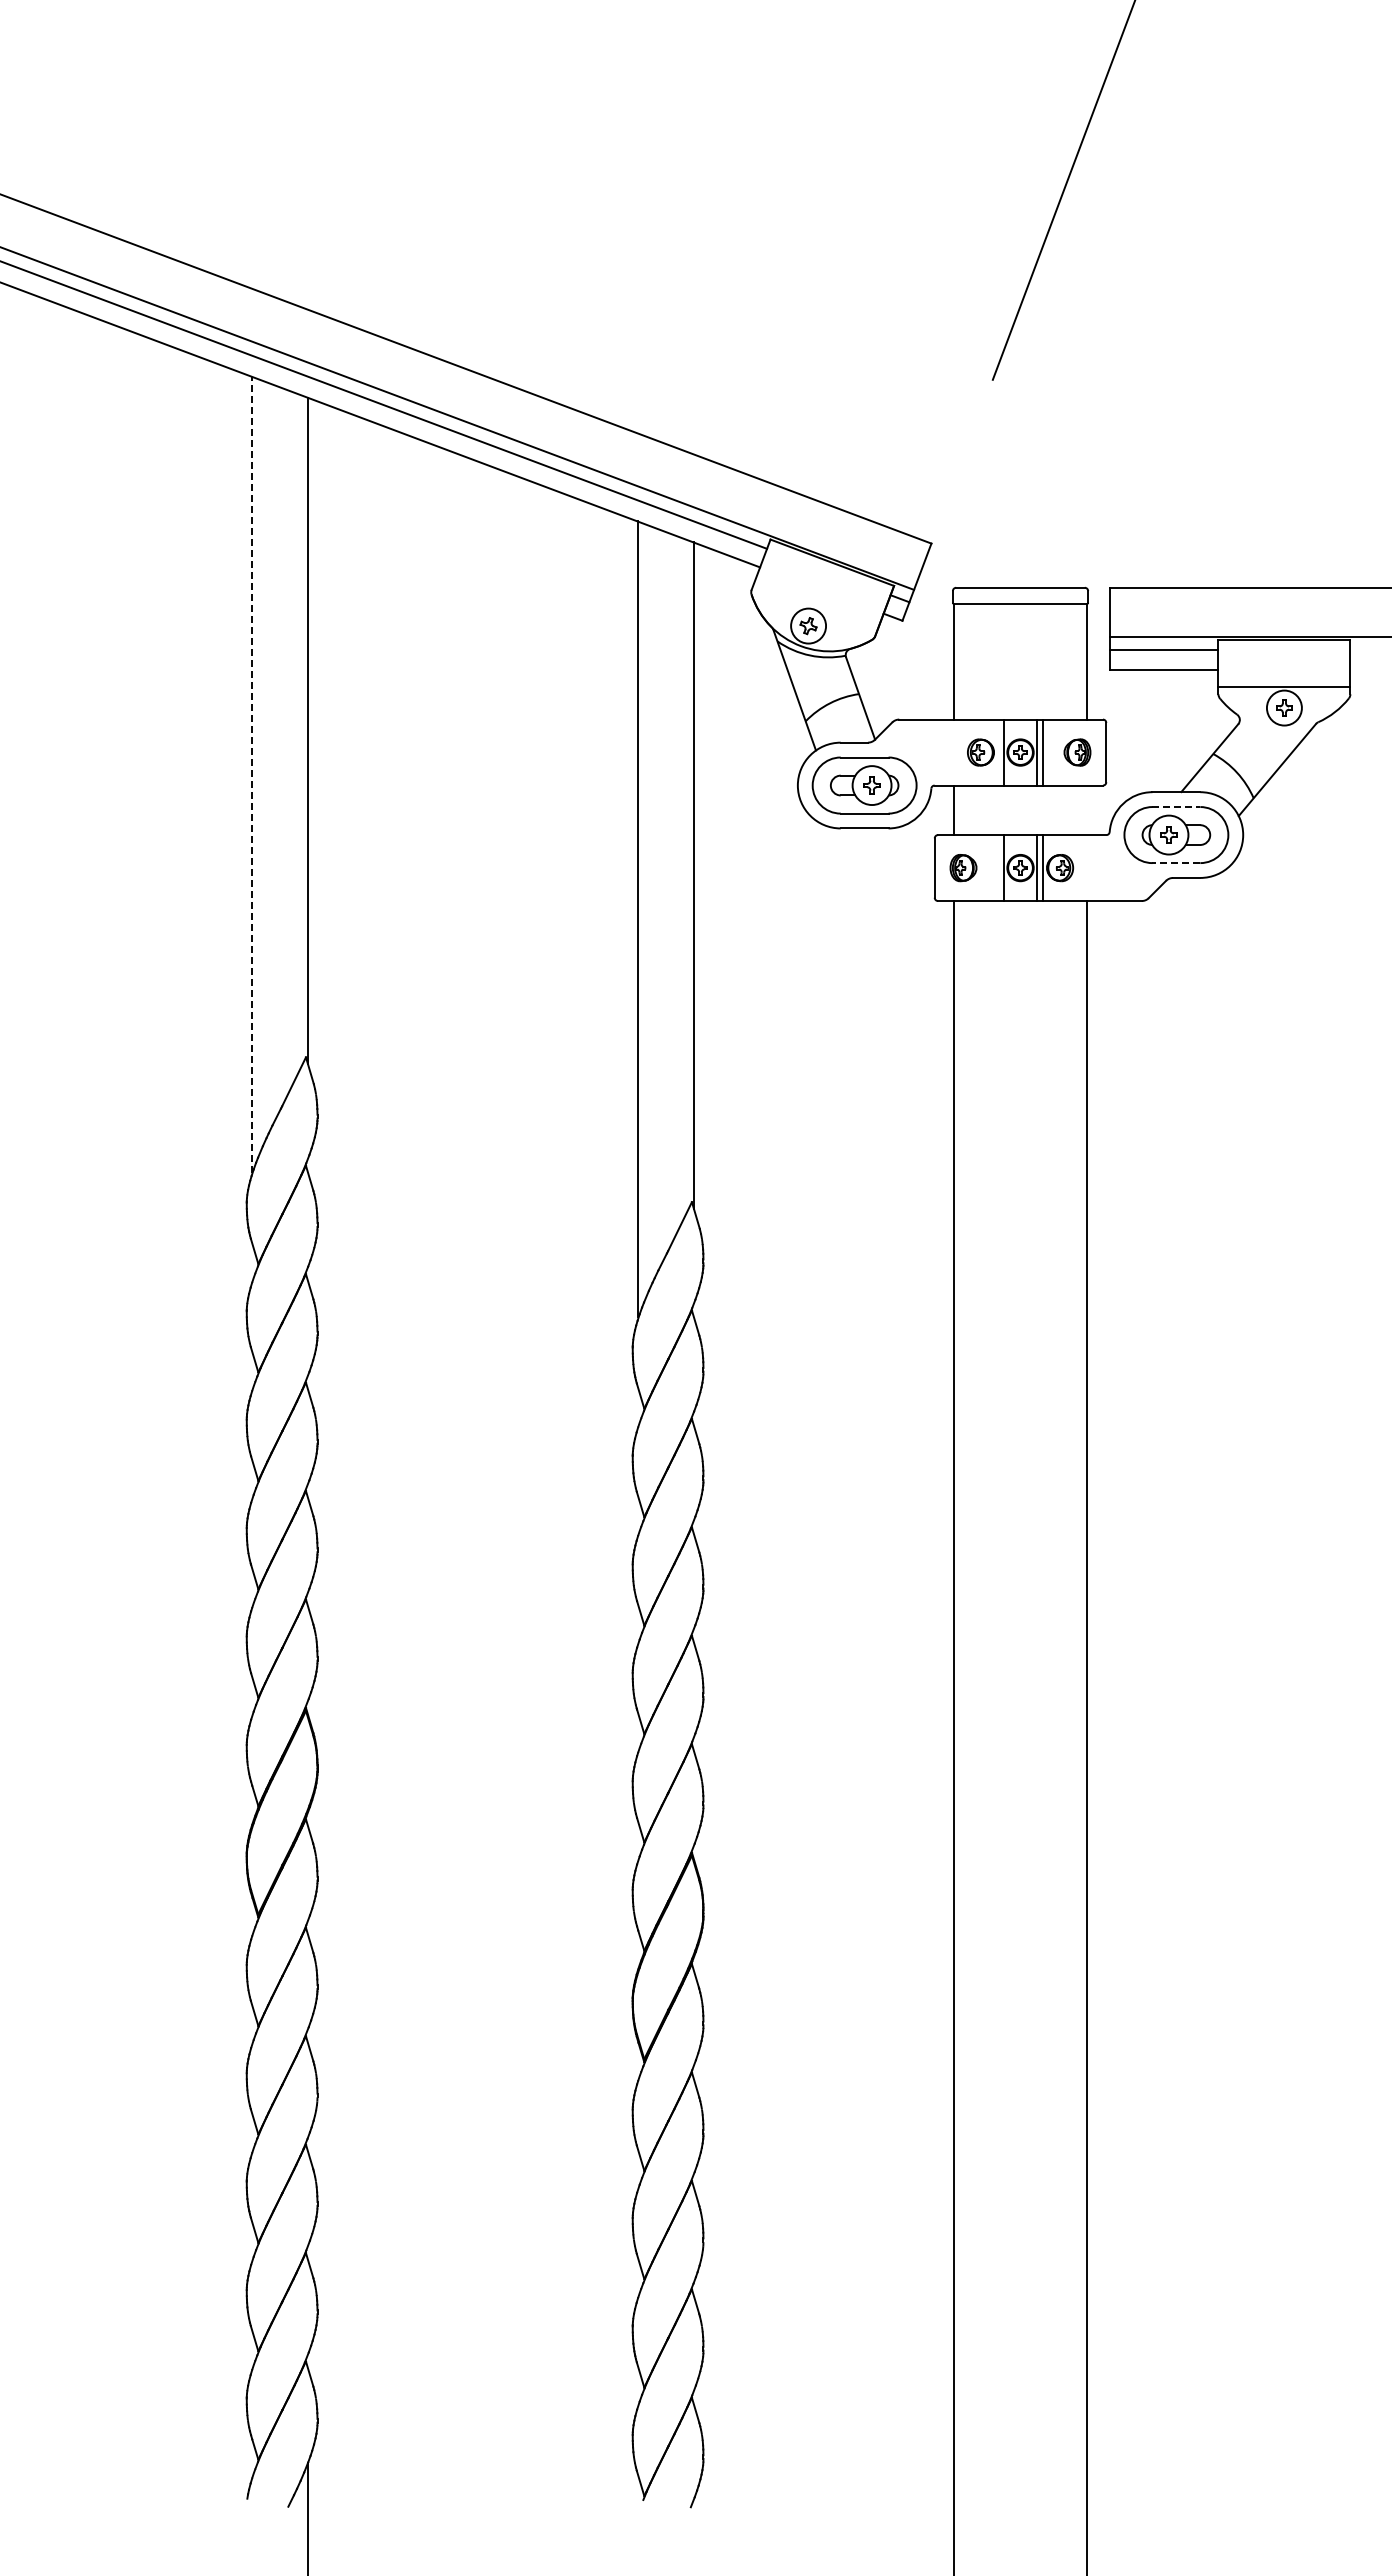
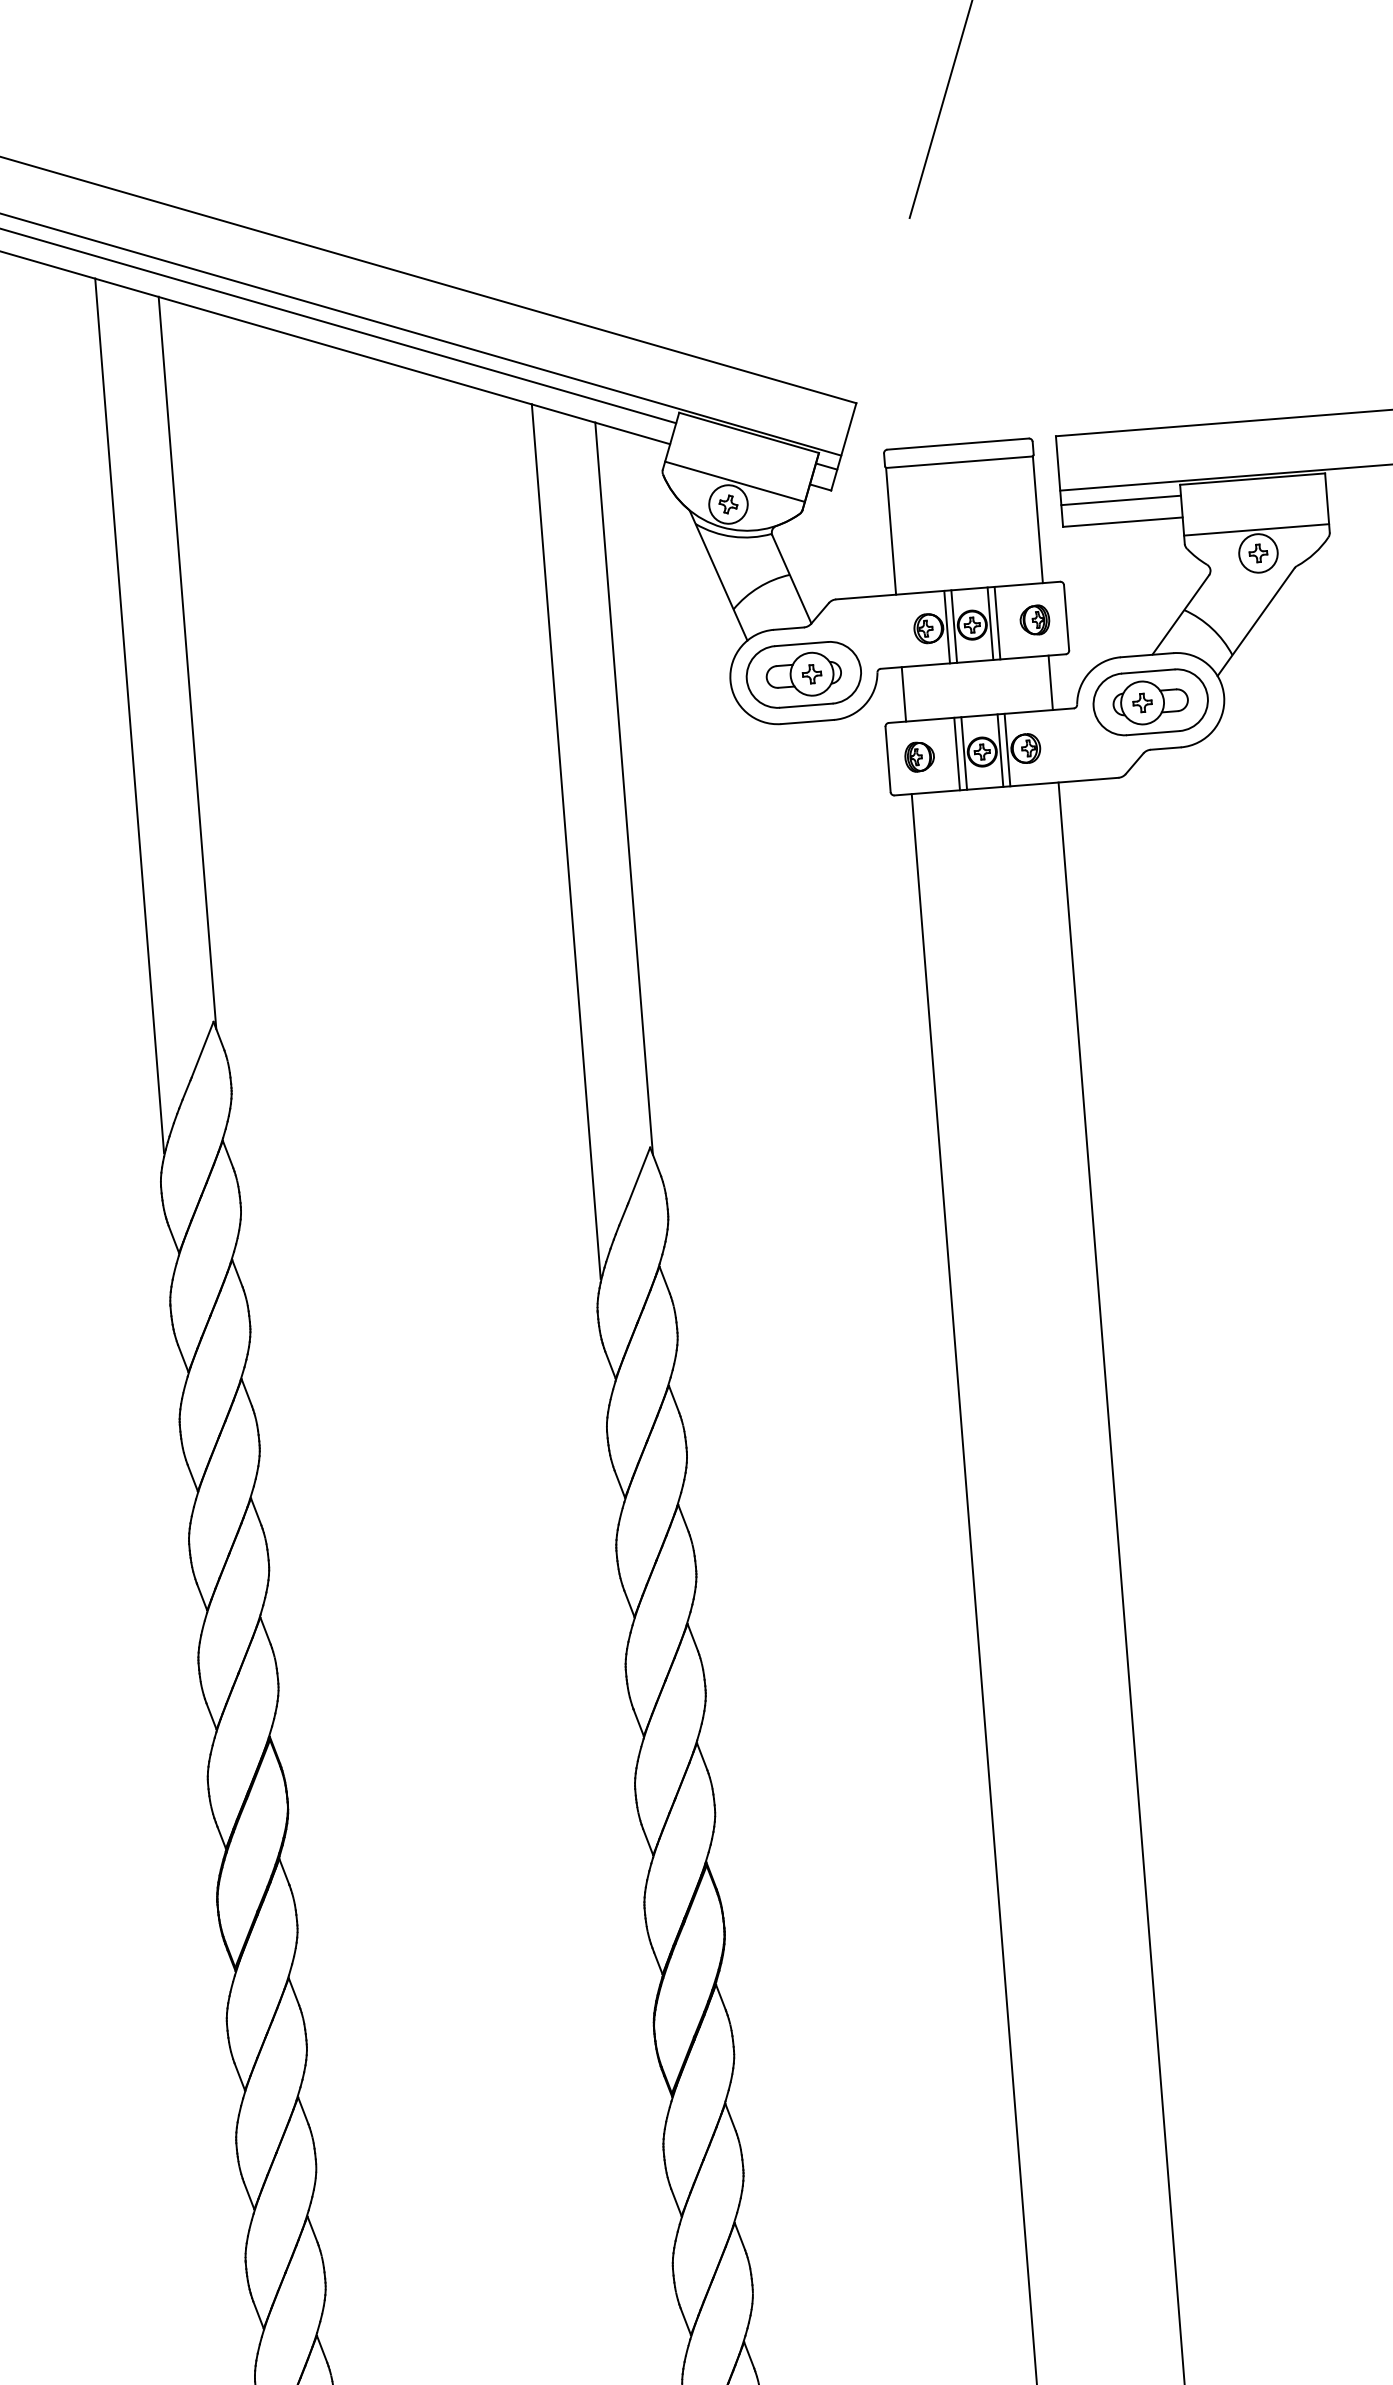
line: (815, 605) -> (734, 481), added
line: (997, 752) -> (947, 627), added
line: (251, 774) -> (129, 715), dashed -> solid
line: (1176, 807) -> (1148, 672), dashed -> solid
line: (1087, 810) -> (1050, 683), added
line: (1176, 863) -> (1153, 733), dashed -> solid
line: (997, 868) -> (957, 754), added

